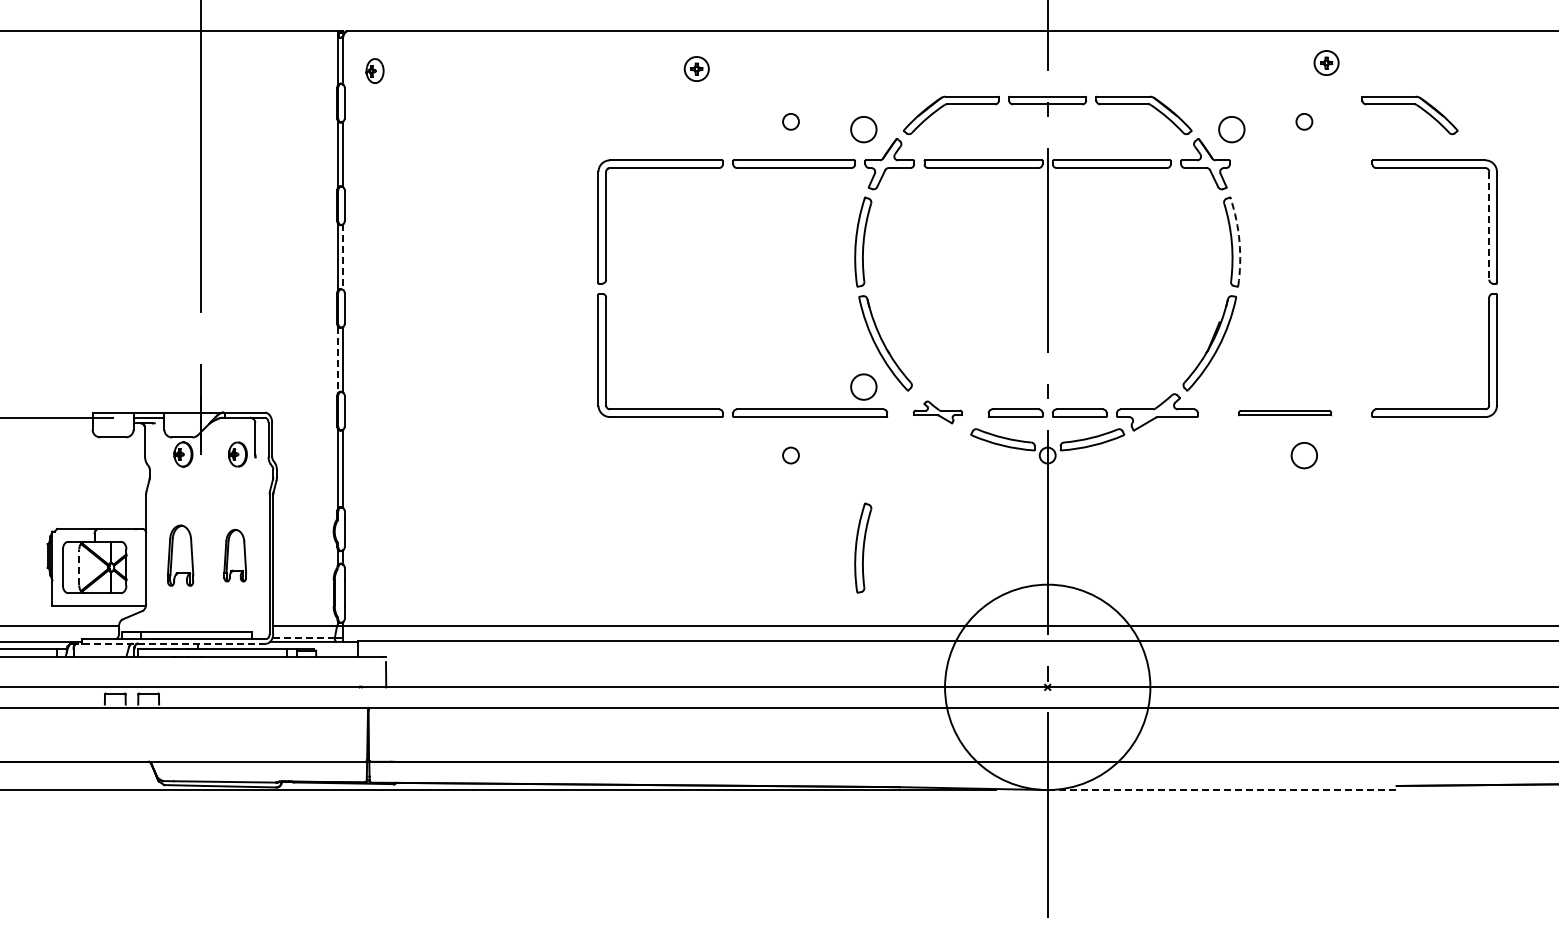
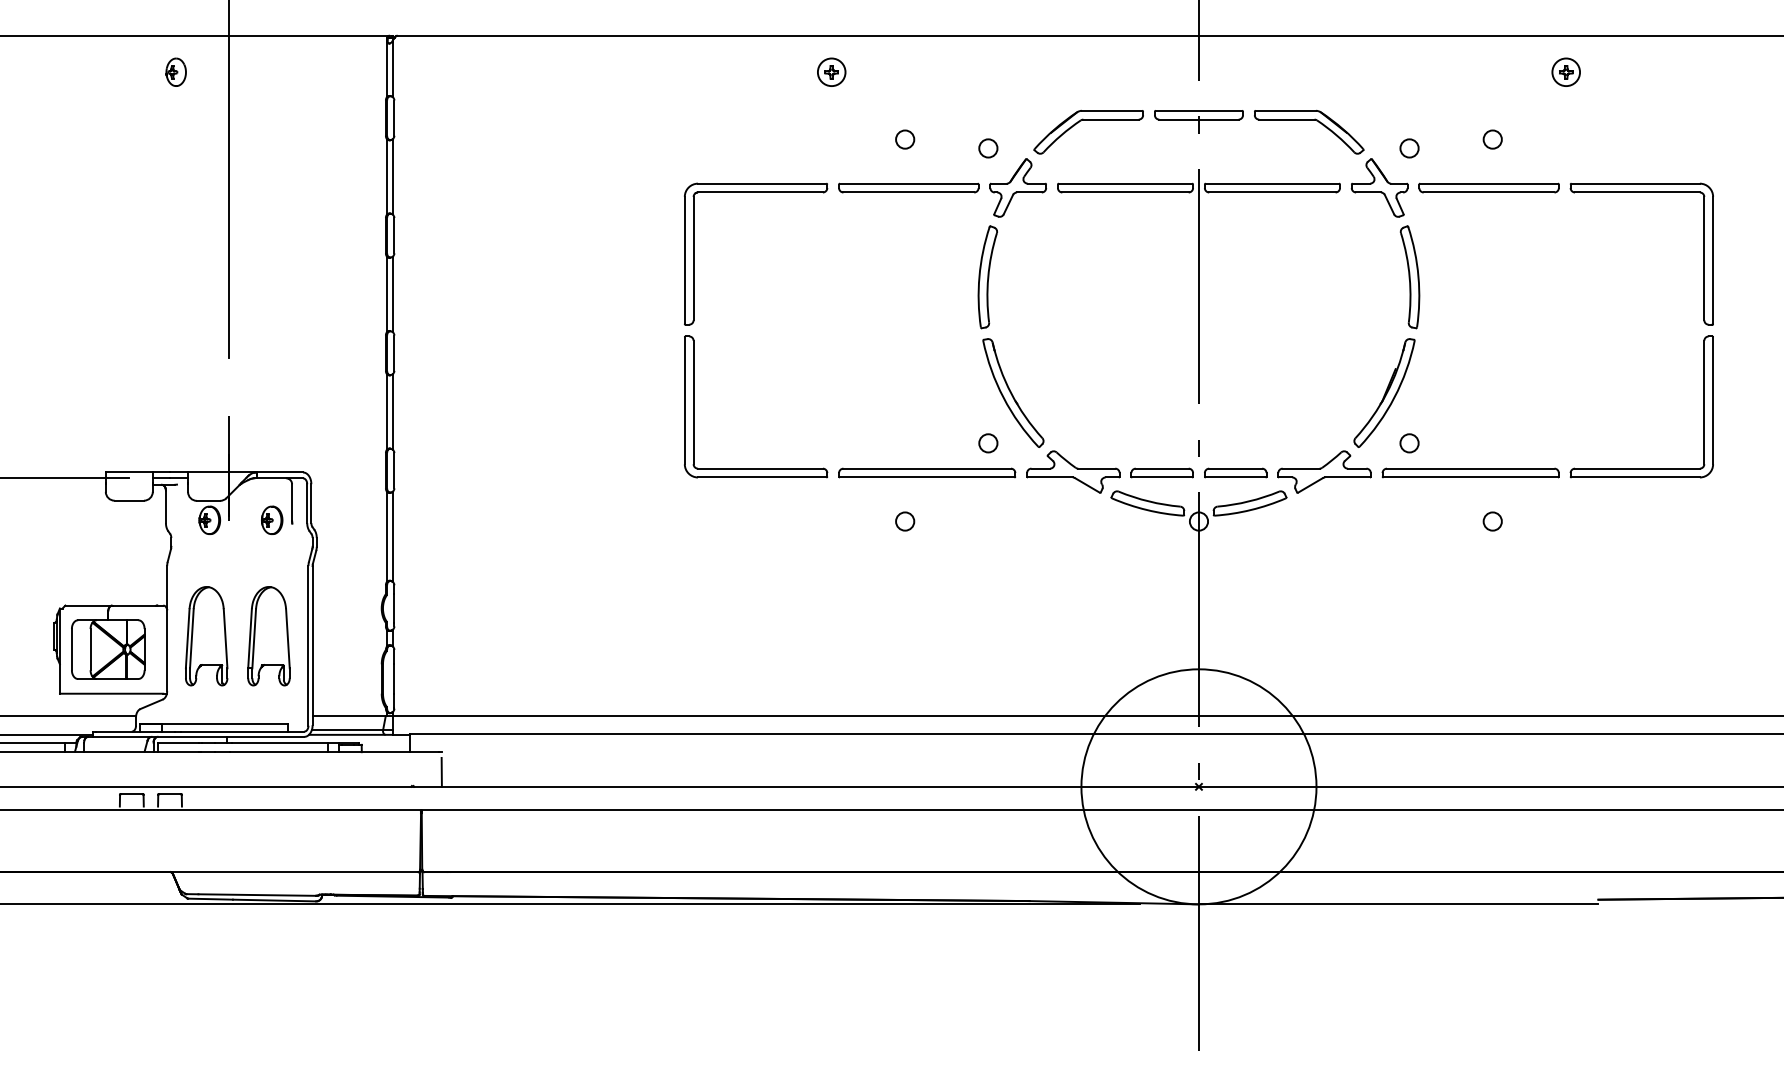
part: (1326, 62) -> (1566, 71), moved
part: (696, 68) -> (831, 71), moved
part: (374, 70) -> (175, 71), moved
part: (1409, 104) -> (1613, 119), removed
circle: (863, 129) -> (988, 148), size x0.62
circle: (1231, 129) -> (1409, 148), size x0.62
part: (1300, 163) -> (1488, 187), added
line: (1489, 225) -> (1704, 258), dashed -> solid
arc: (1239, 241) -> (1418, 276), dashed -> solid
line: (343, 257) -> (392, 294), dashed -> solid
line: (338, 359) -> (387, 411), dashed -> solid
circle: (863, 387) -> (988, 443), size x0.62
circle: (1231, 387) -> (1409, 443), added
part: (937, 412) -> (1072, 472), size x1.67
part: (1284, 412) -> (1469, 472), size x1.67
circle: (1304, 455) -> (1492, 521), size x0.62
part: (863, 547) -> (988, 626), removed
part: (180, 555) -> (206, 635), size x1.43
part: (235, 555) -> (269, 635), size x1.67
line: (79, 567) -> (90, 649), dashed -> solid
line: (304, 637) -> (348, 729), dashed -> solid
line: (169, 643) -> (193, 736), dashed -> solid
line: (1222, 790) -> (1399, 904), dashed -> solid

